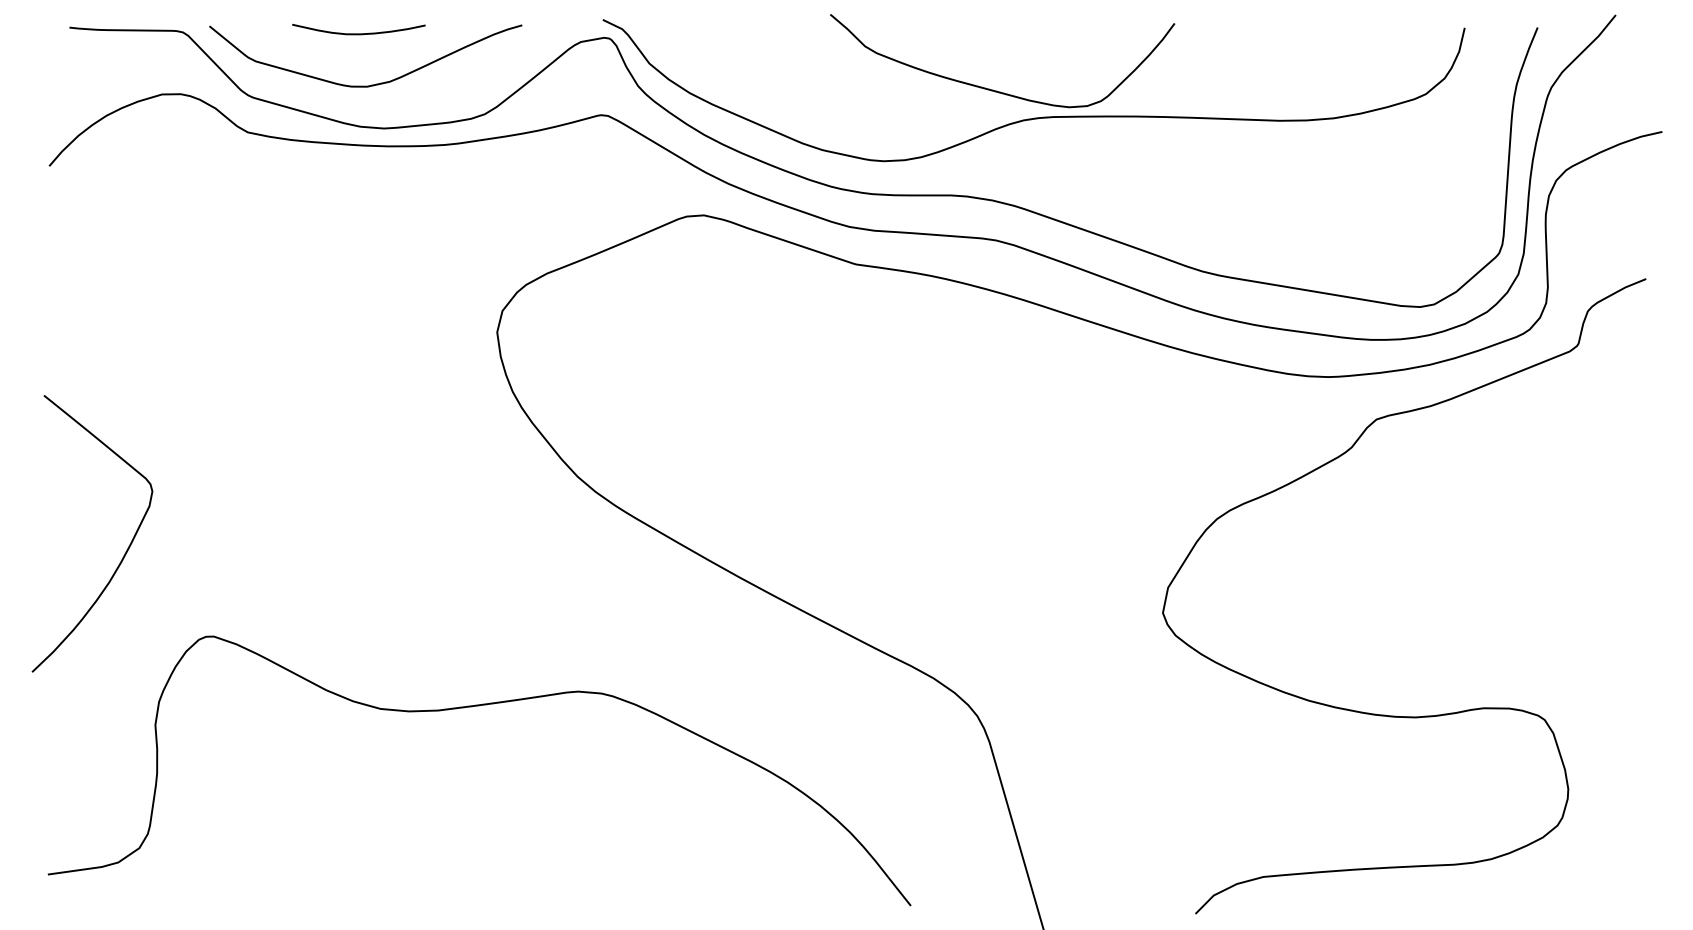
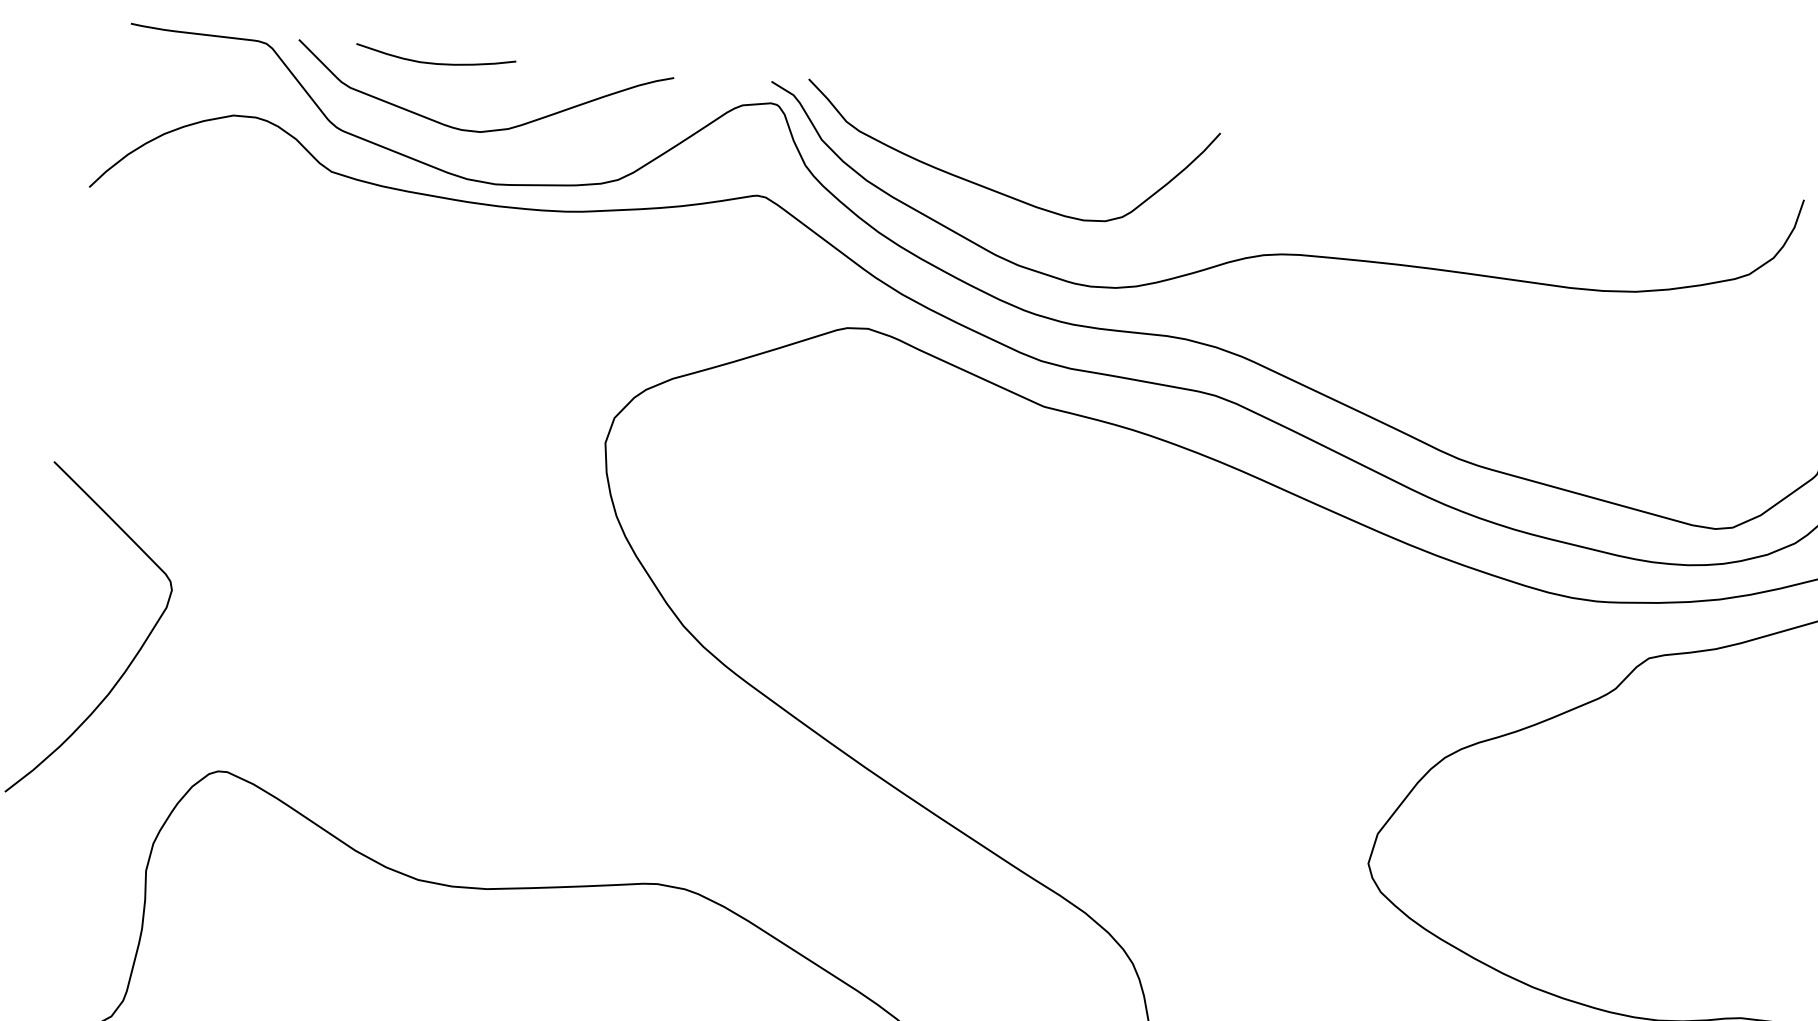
curve: (358, 33) -> (434, 62), moved
curve: (993, 89) -> (994, 189), moved

